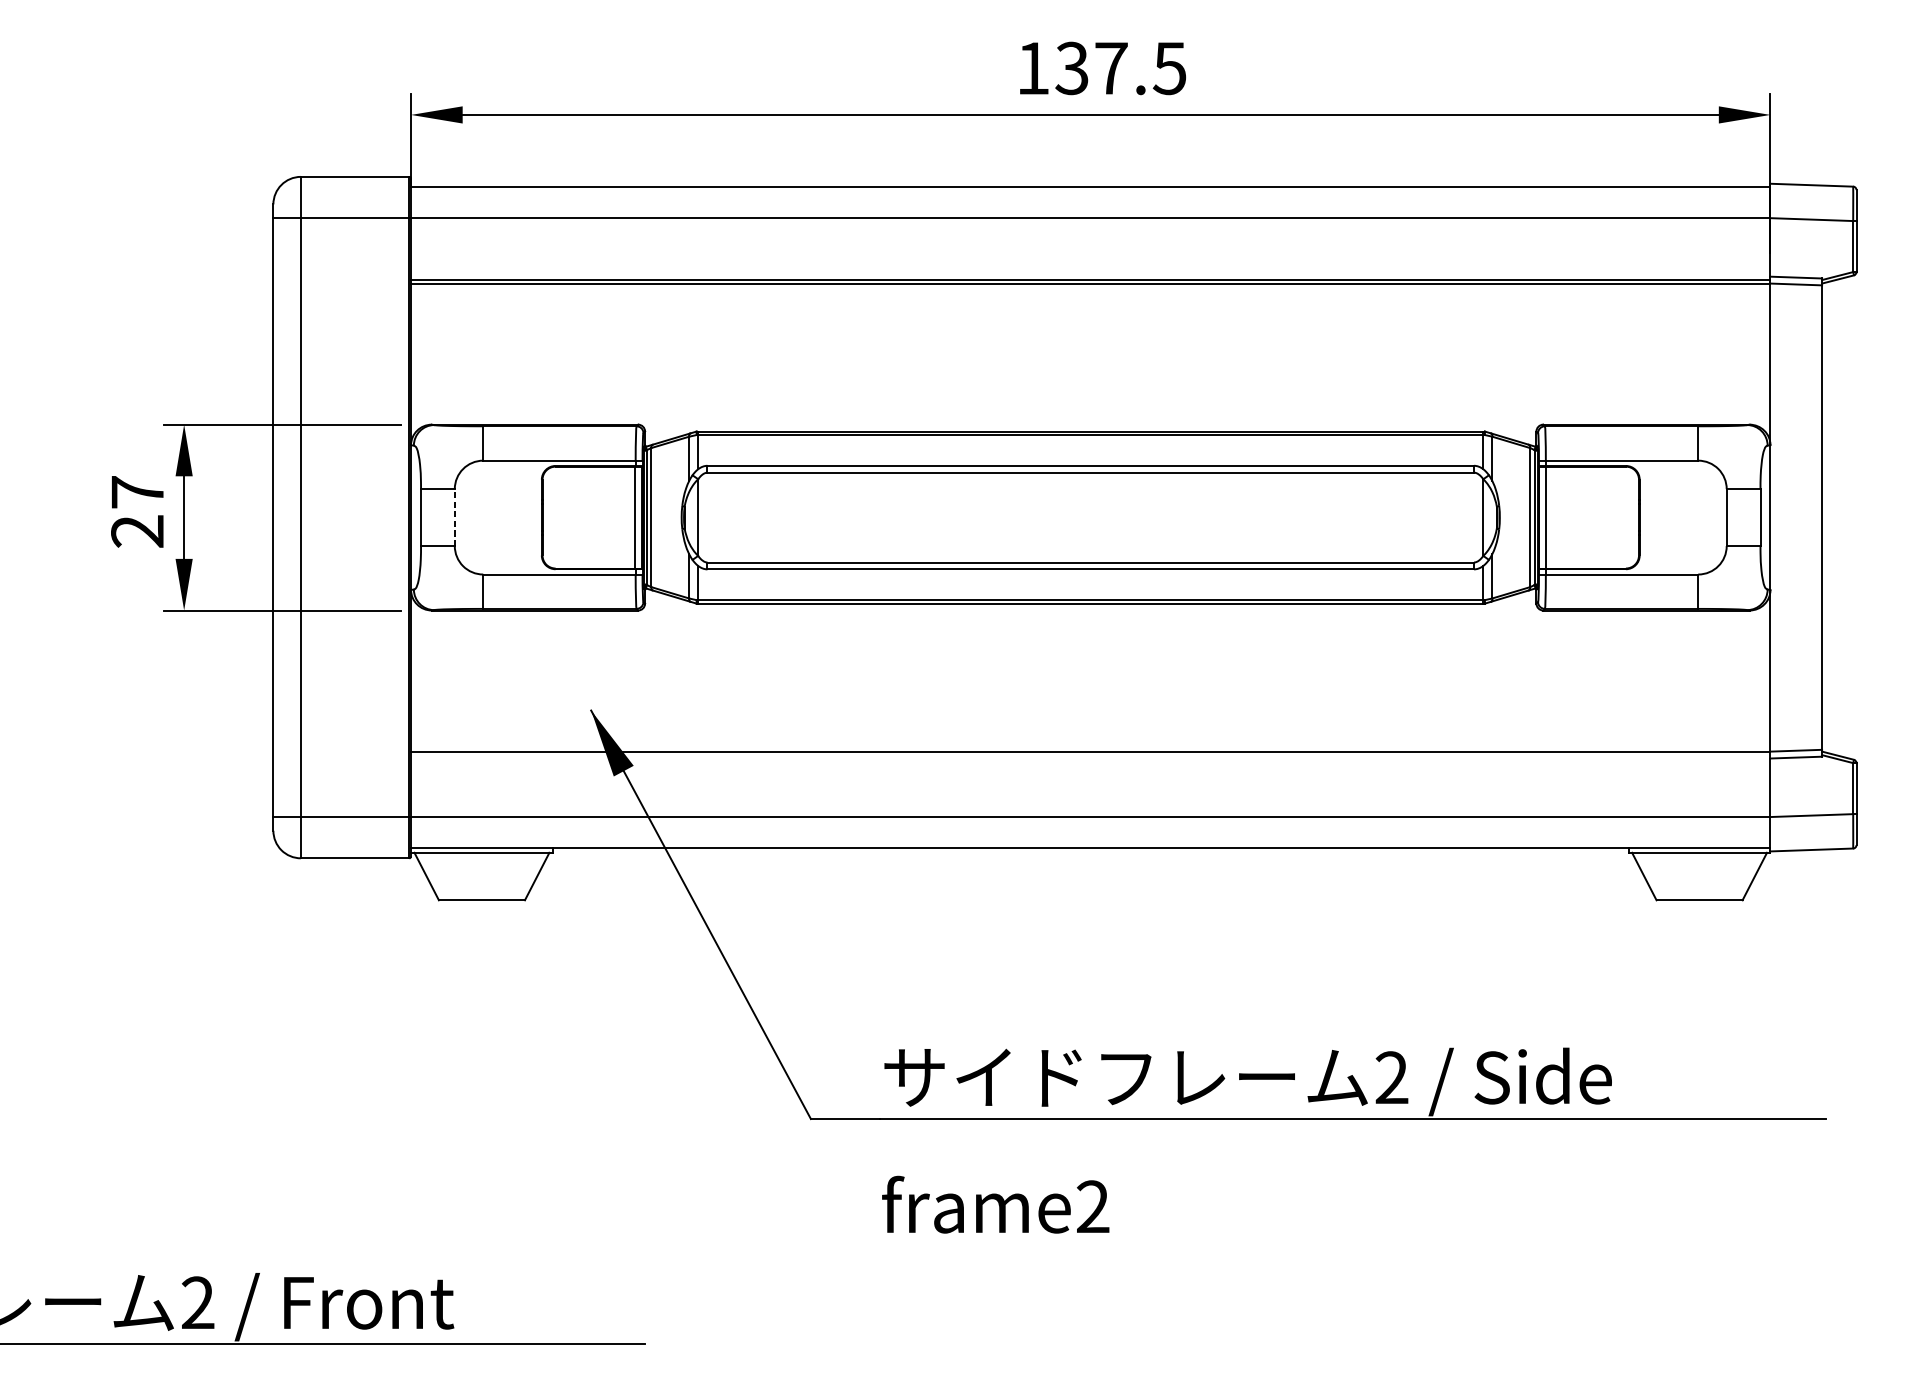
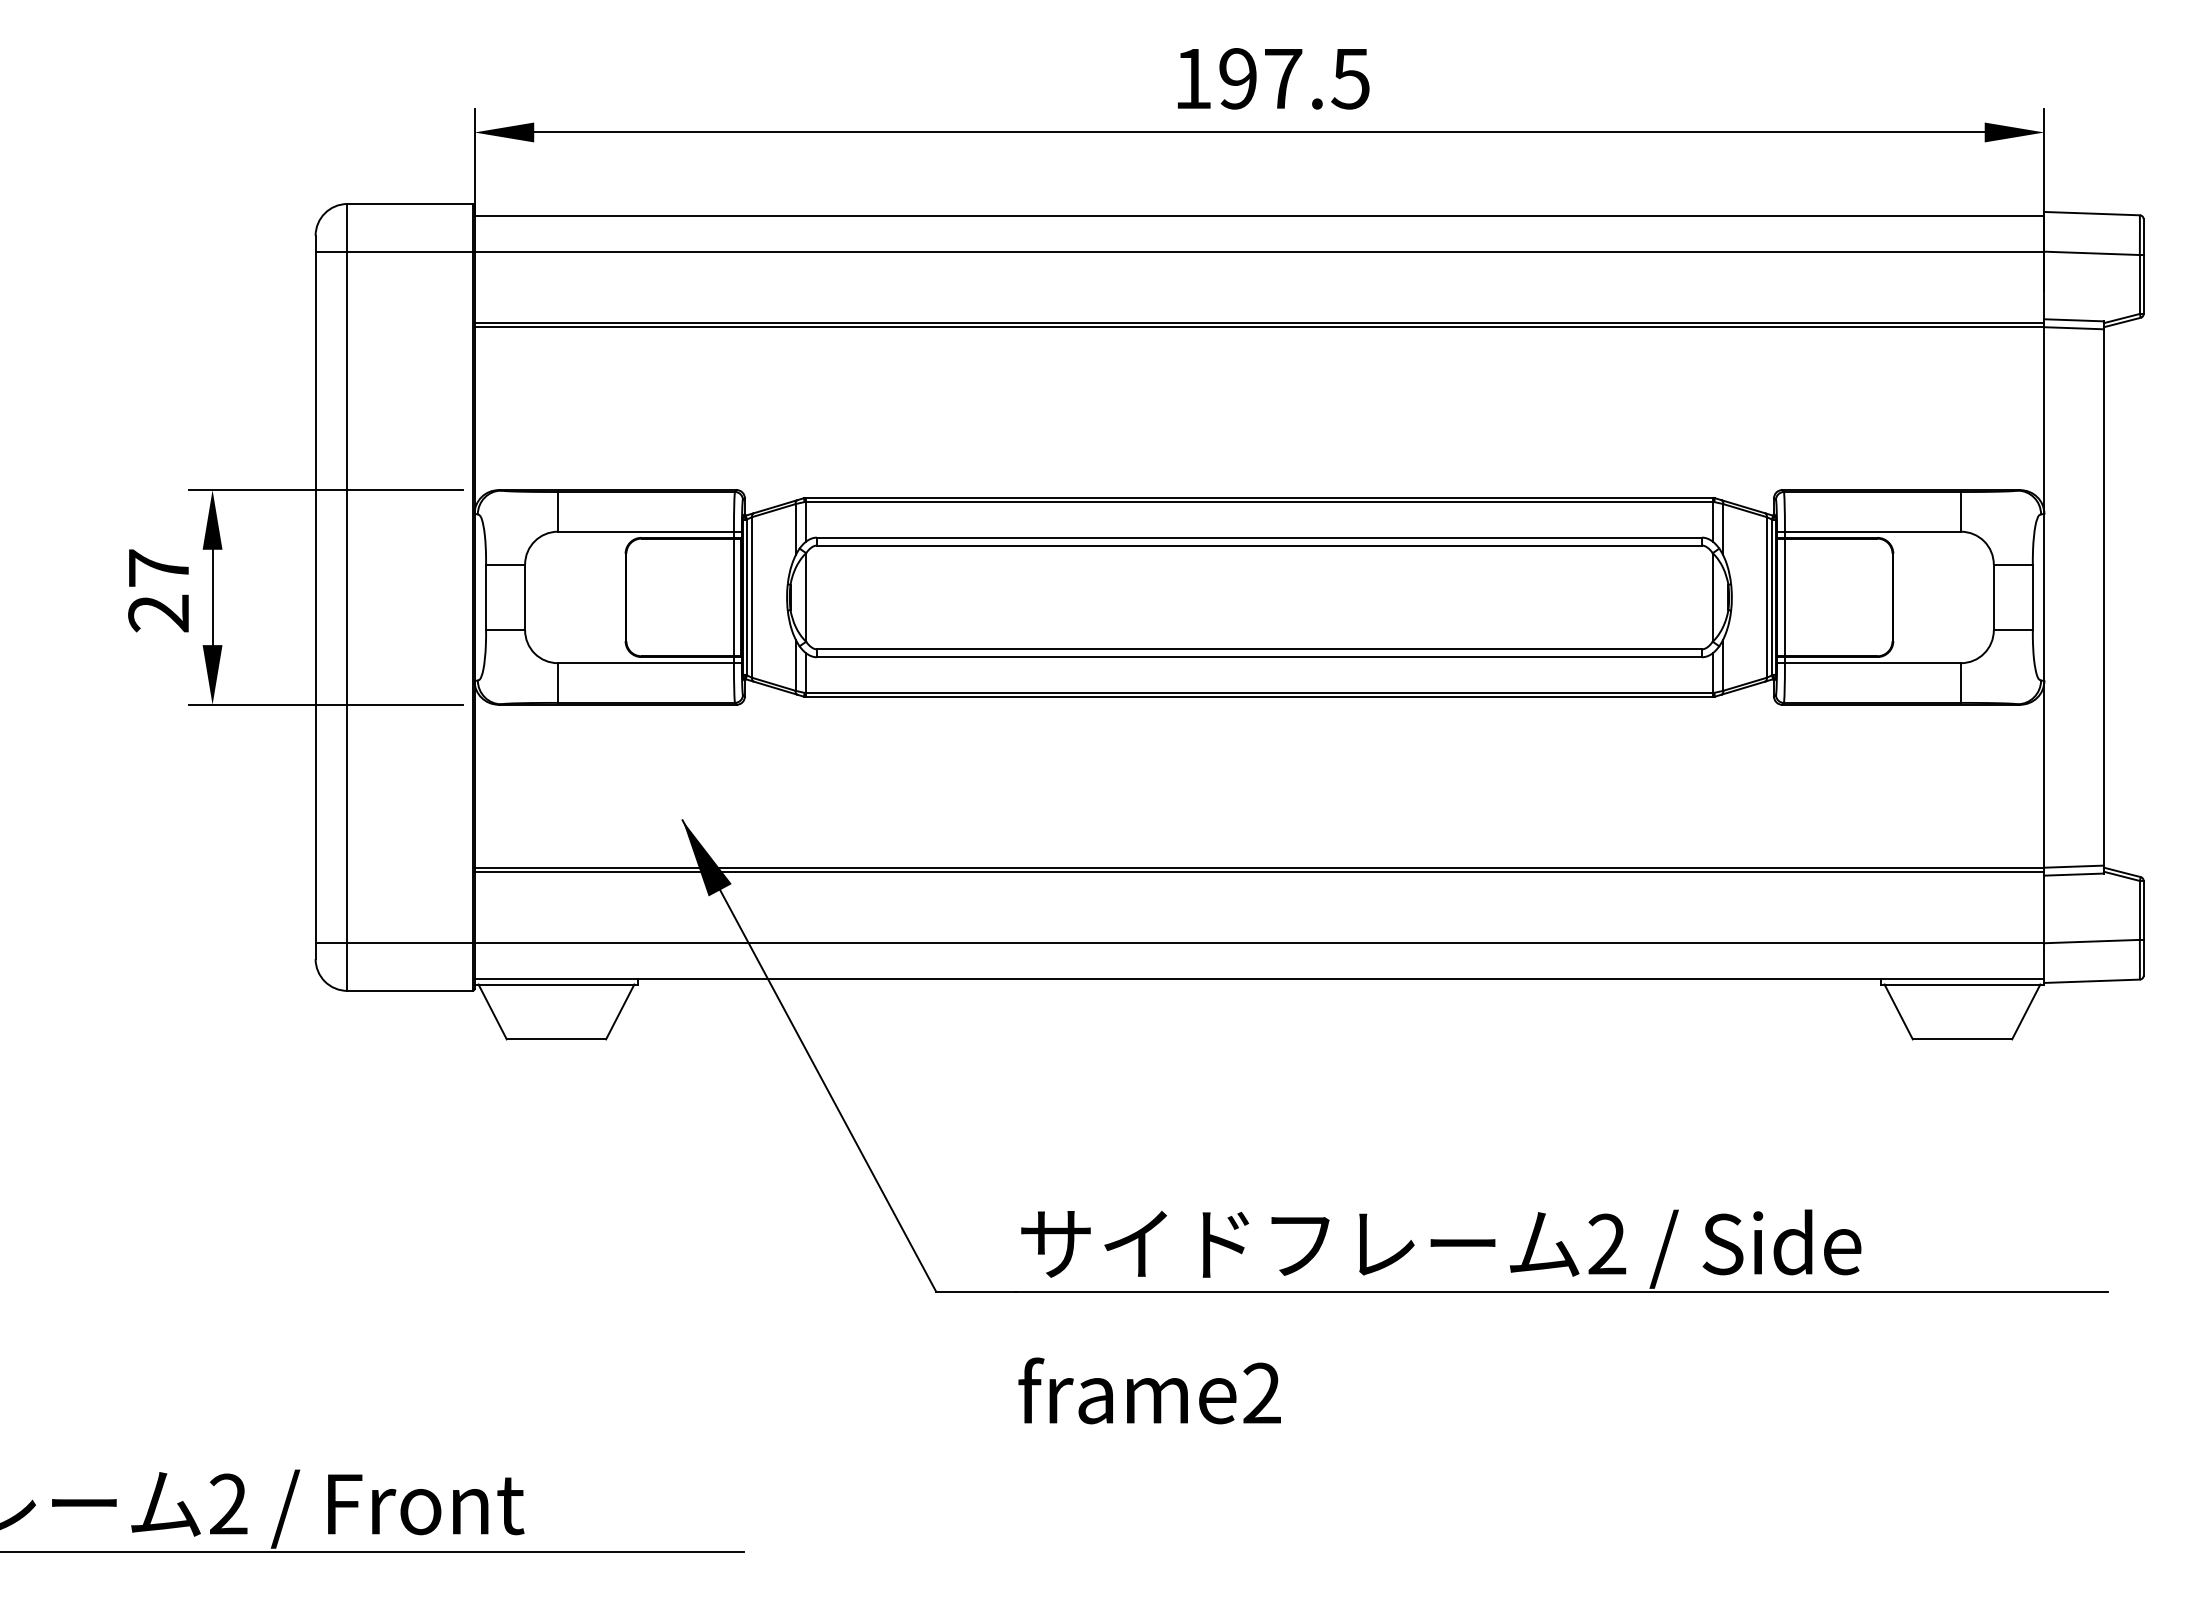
text: (1071, 68) -> (1237, 78), 137.5 -> 197.5
line: (455, 517) -> (525, 597), dashed -> solid
line: (1090, 754) -> (1259, 871), added

